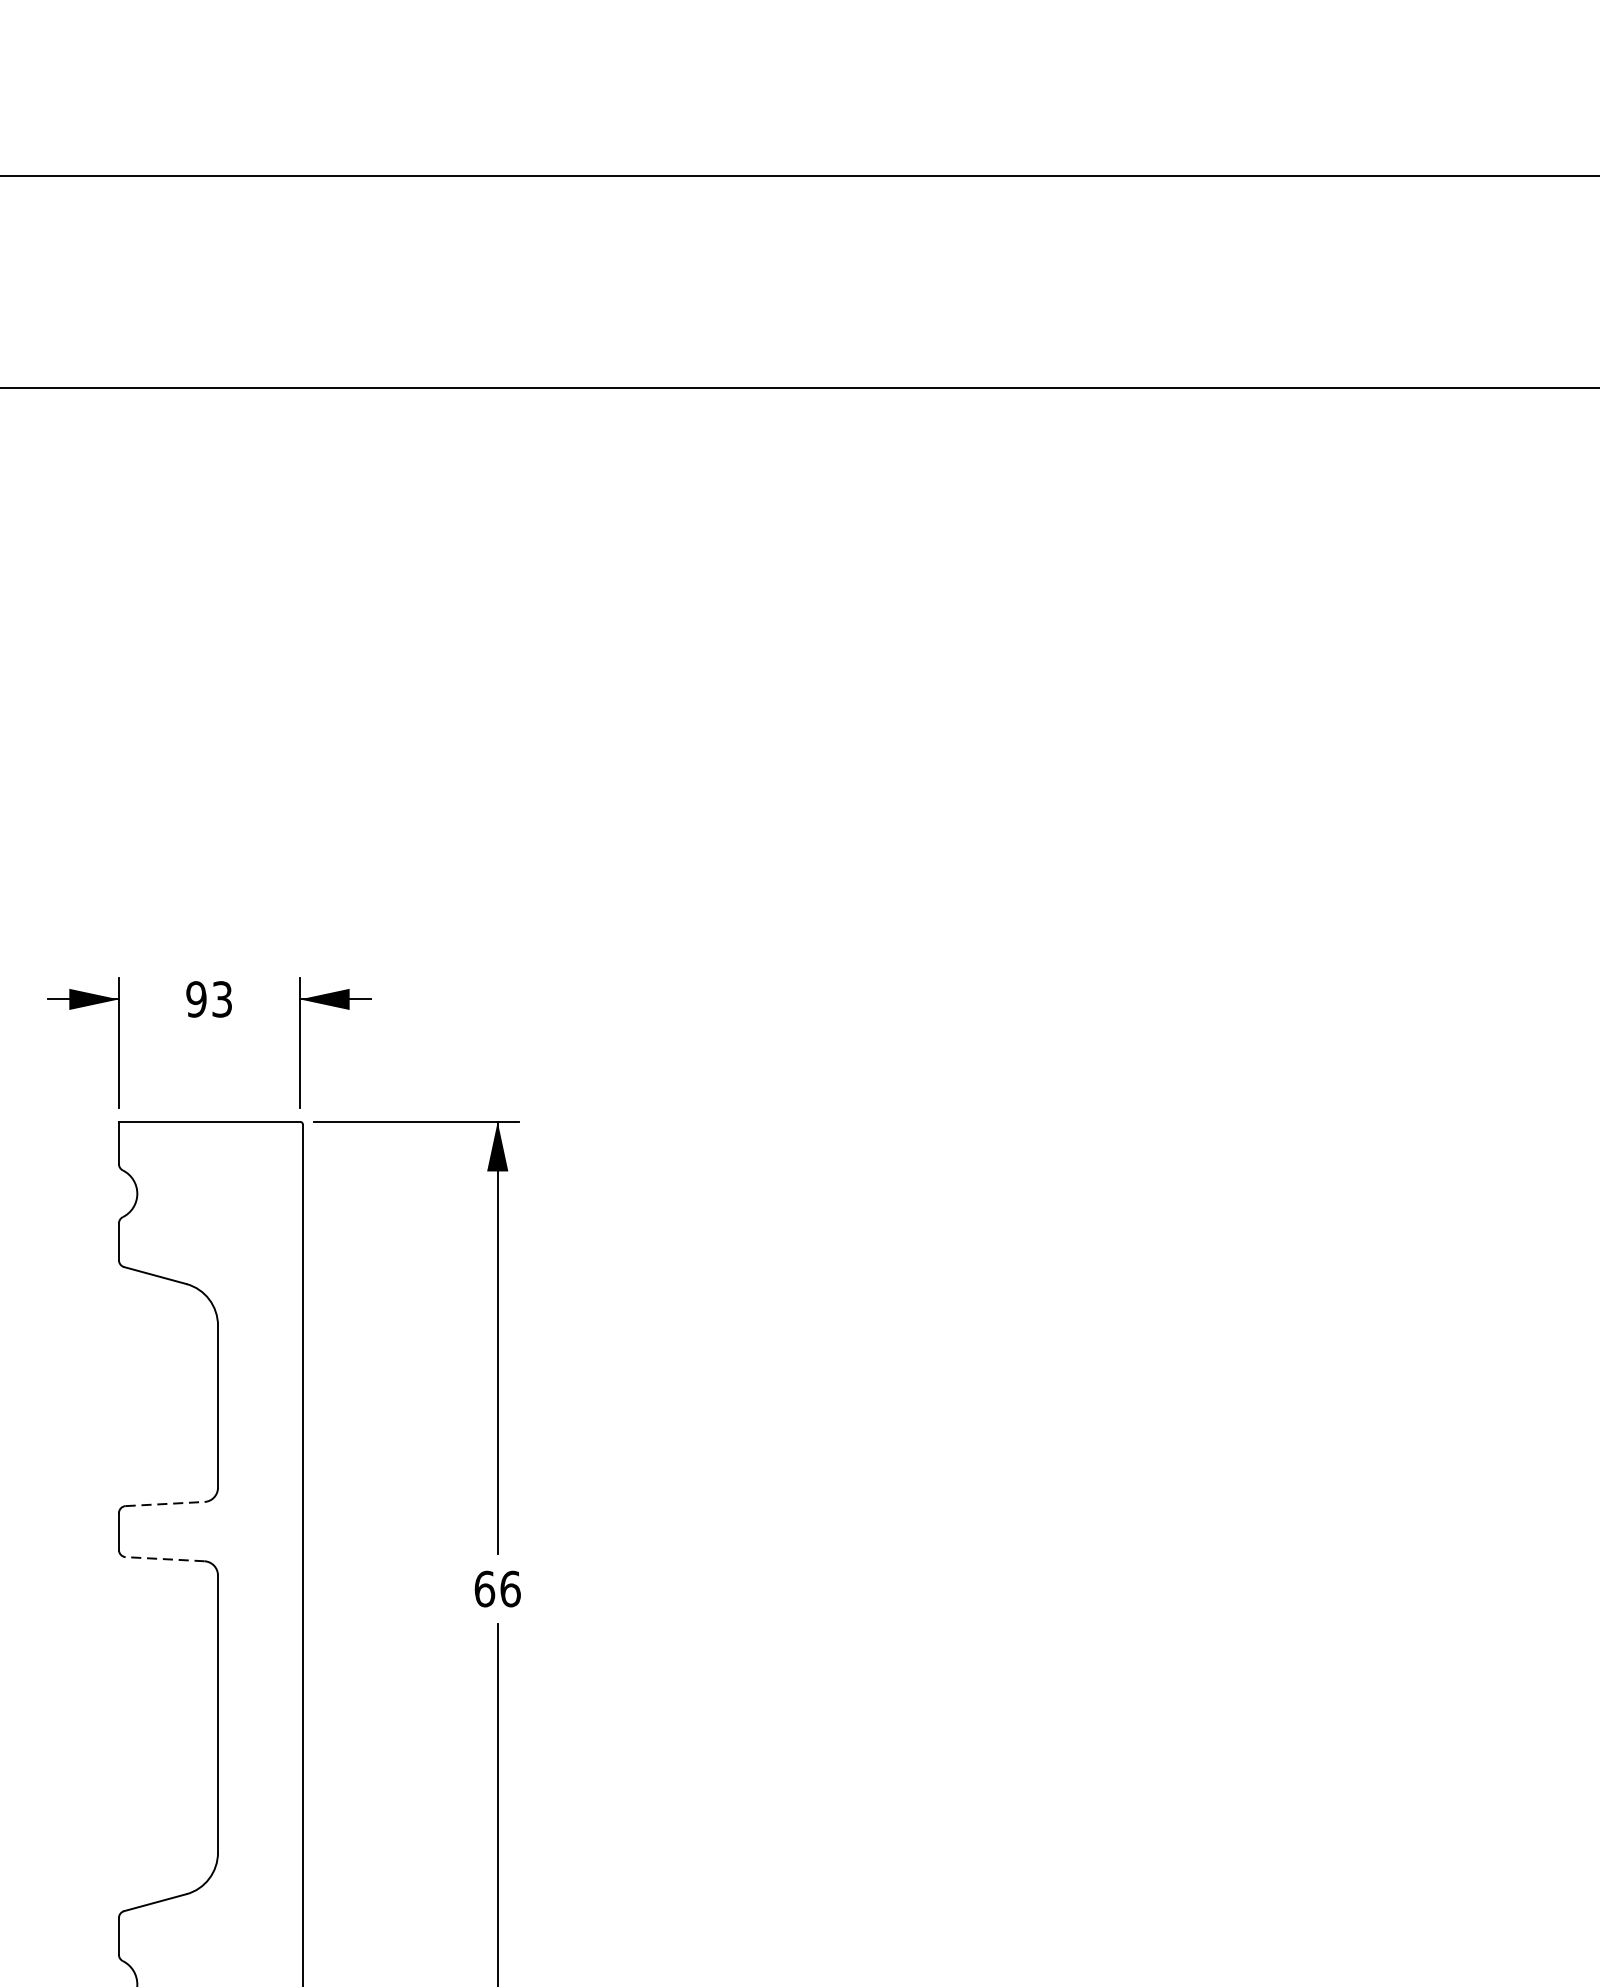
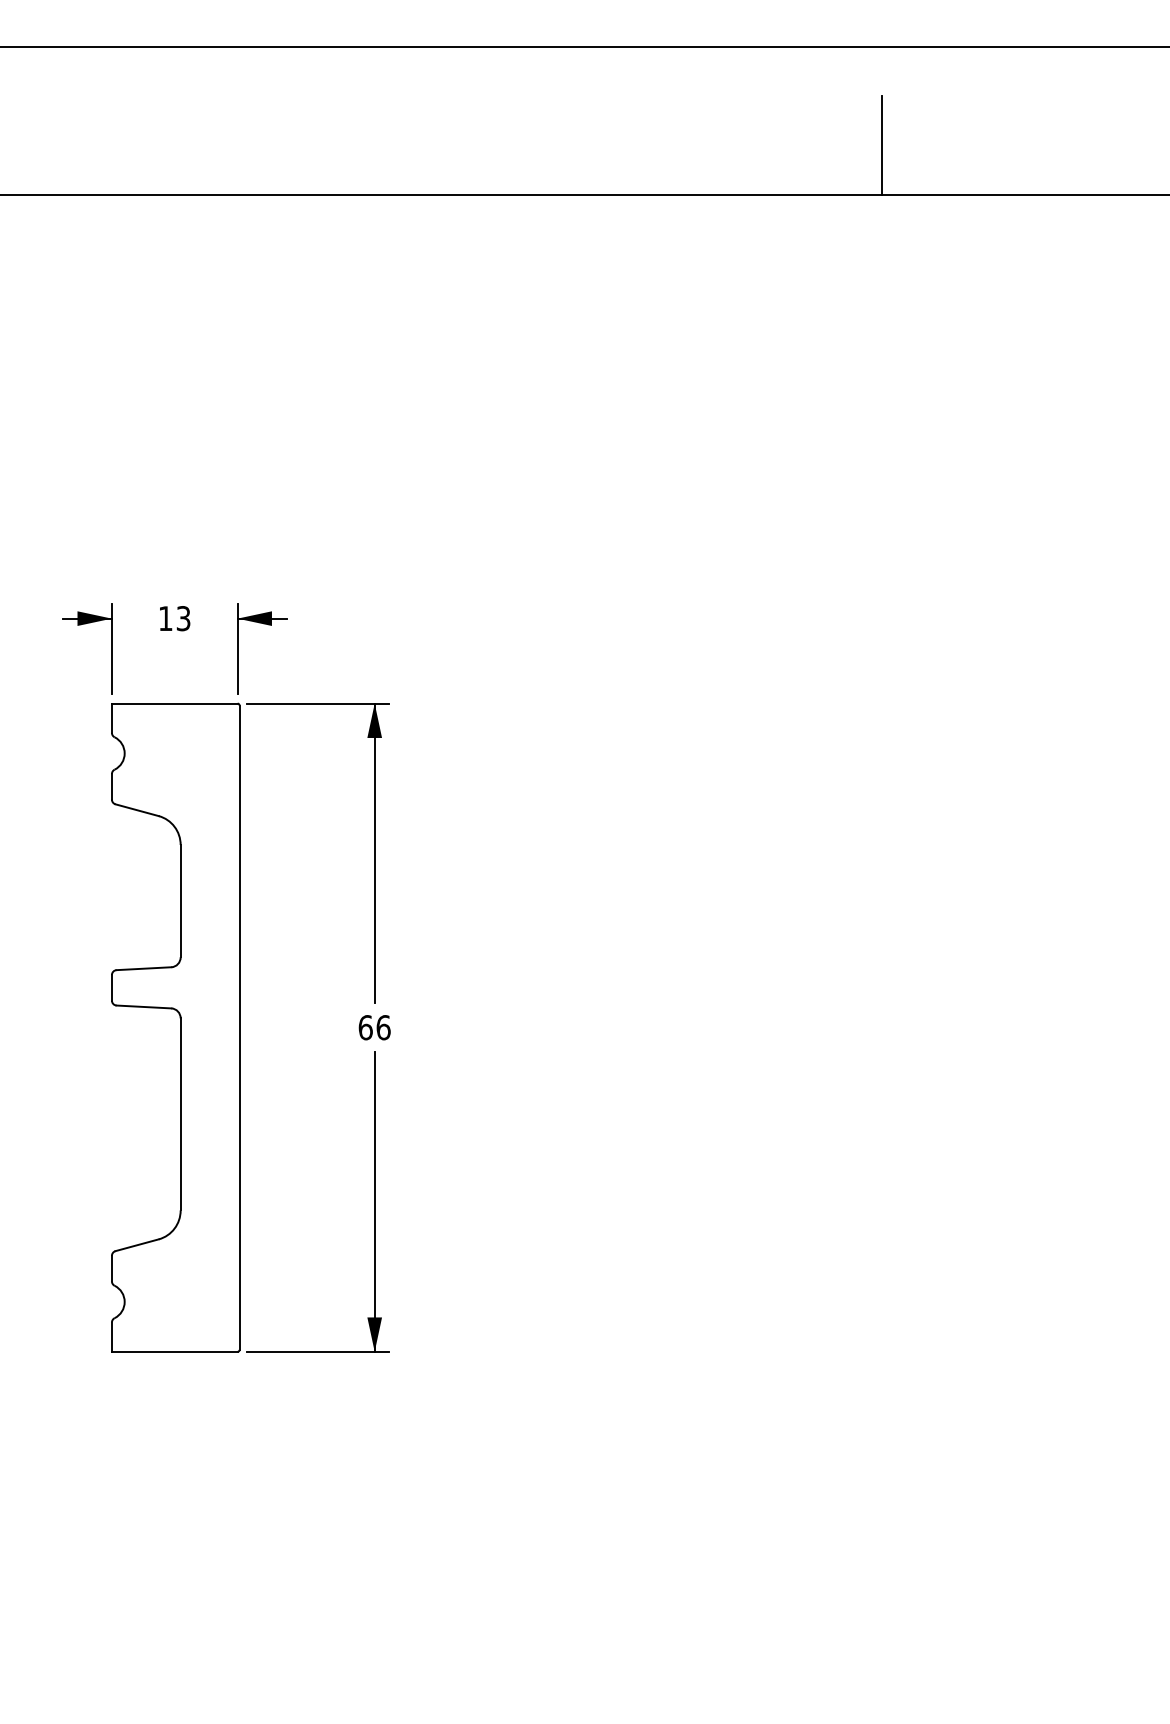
line: (1229, 317) -> (882, 145), added
text: (196, 999) -> (165, 618), 93 -> 13
line: (165, 1503) -> (144, 968), dashed -> solid
line: (164, 1558) -> (143, 1006), dashed -> solid

